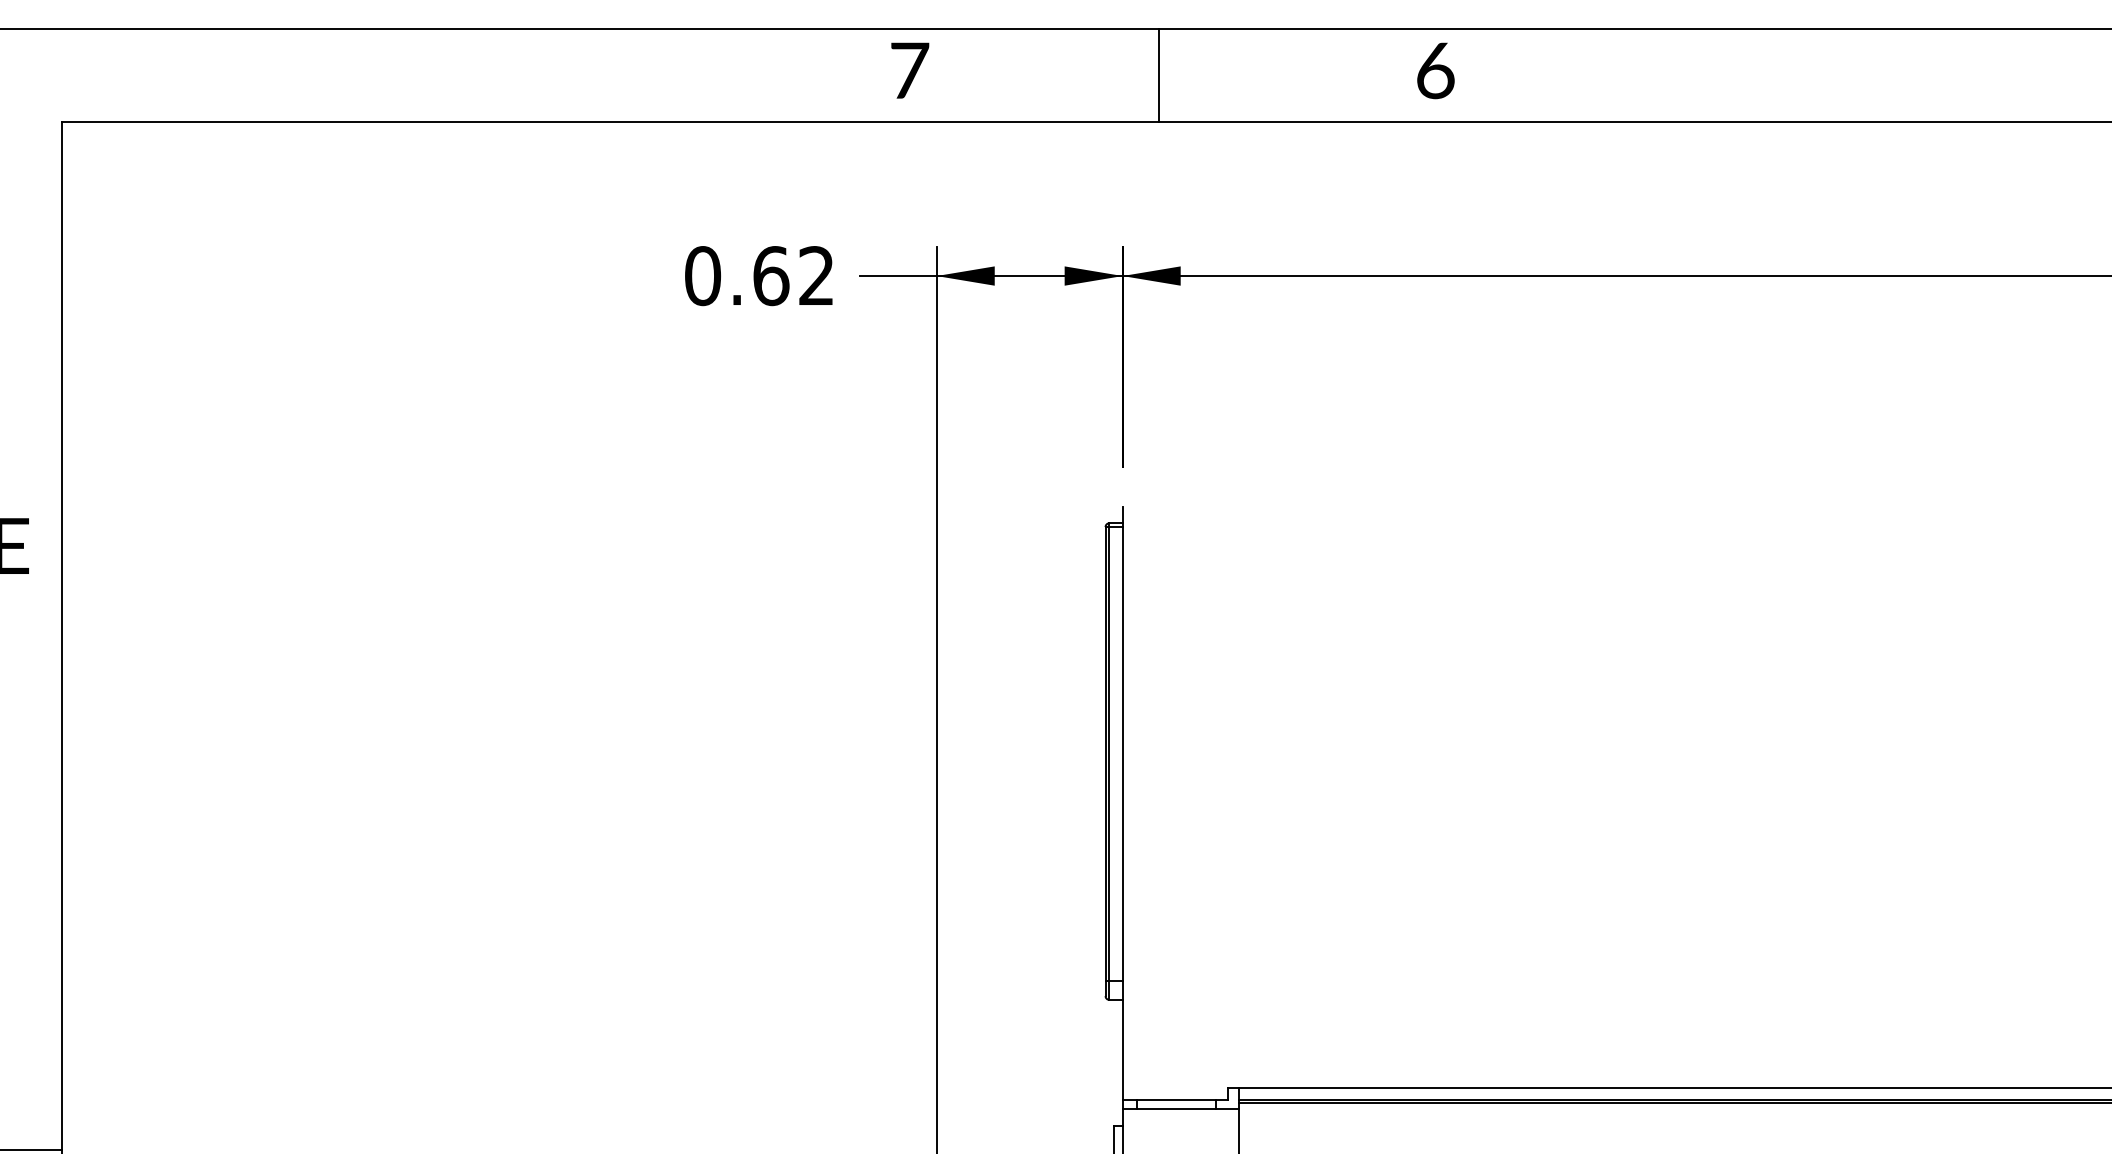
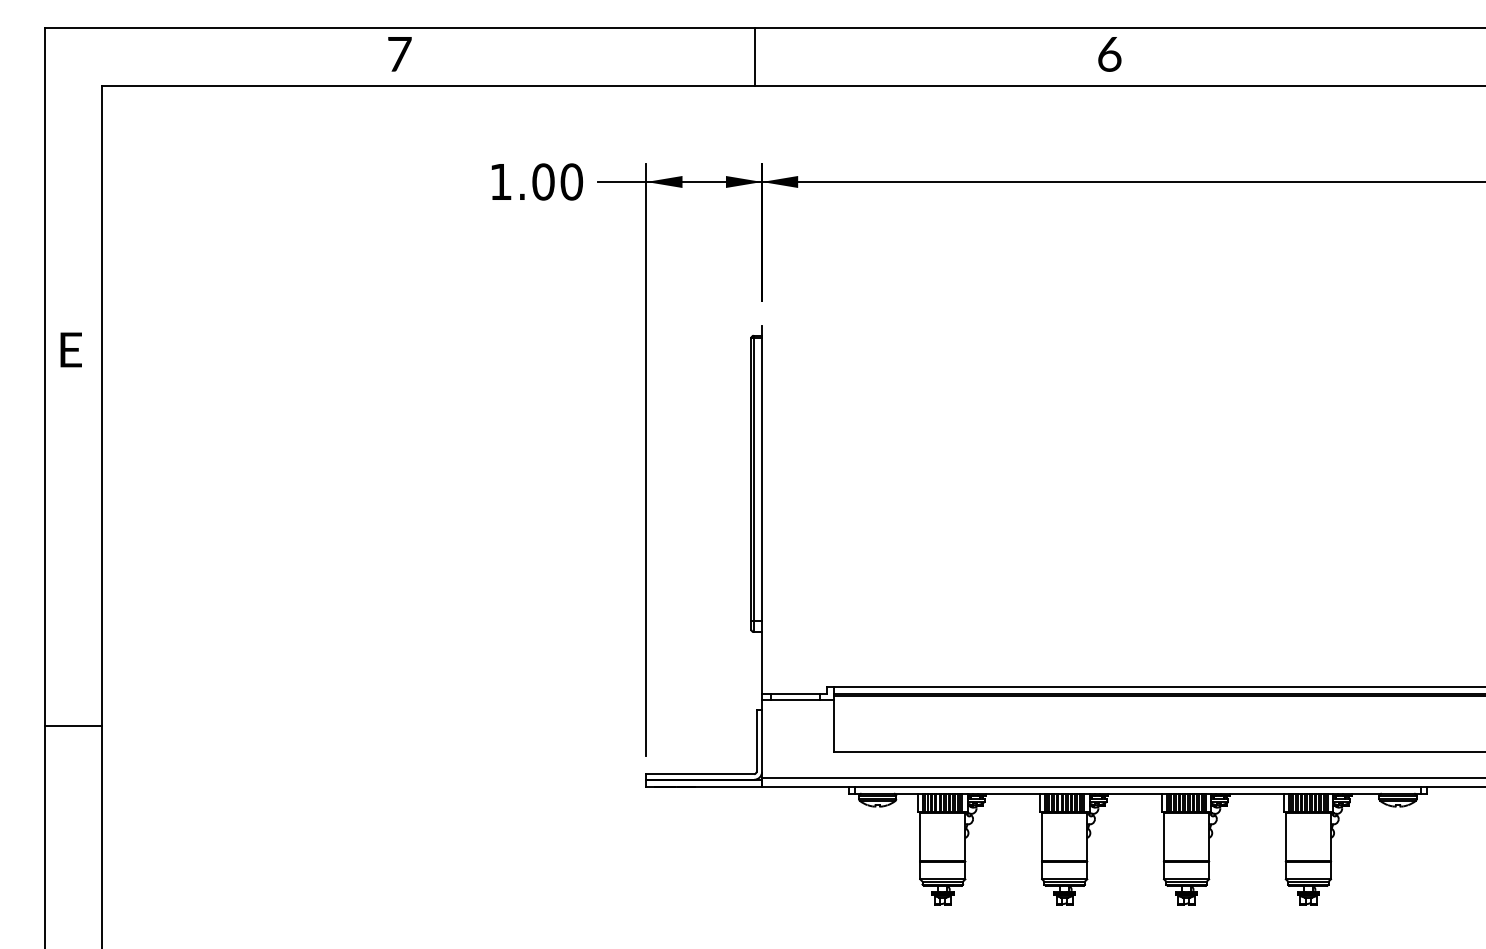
text: (909, 71) -> (399, 54), moved
text: (1435, 71) -> (1109, 54), moved
line: (1158, 75) -> (754, 57), moved
text: (759, 275) -> (536, 181), 0.62 -> 1.00

